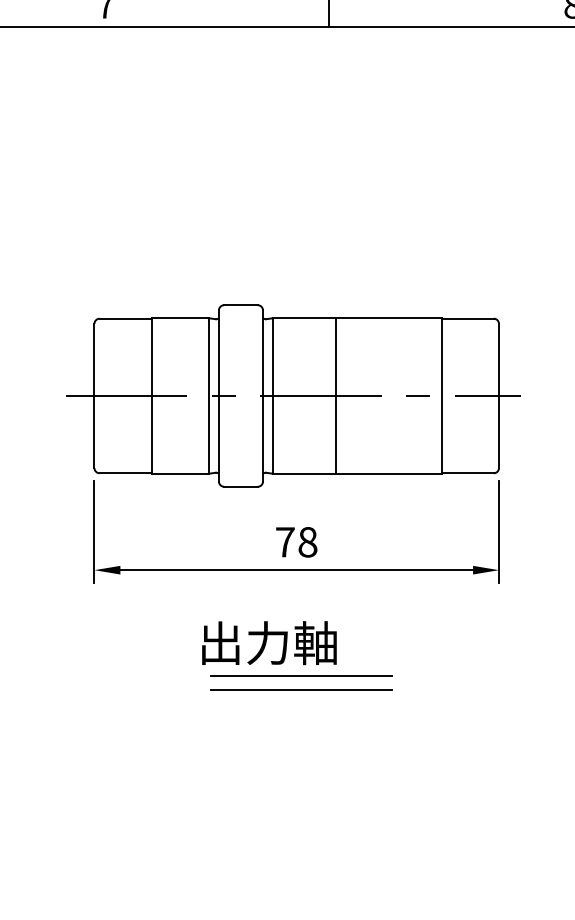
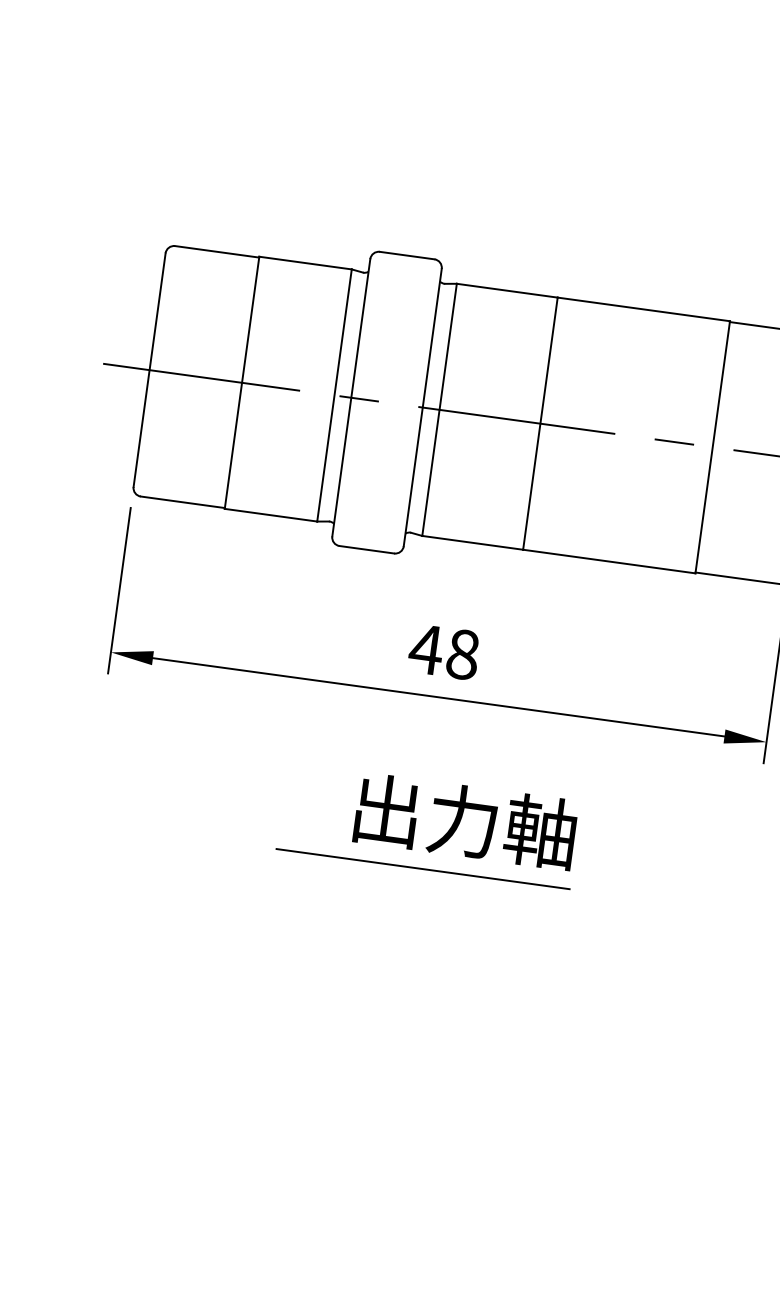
text: (285, 542) -> (426, 649), 78 -> 48
text: (269, 643) -> (465, 822), moved
line: (301, 689) -> (419, 891), removed

